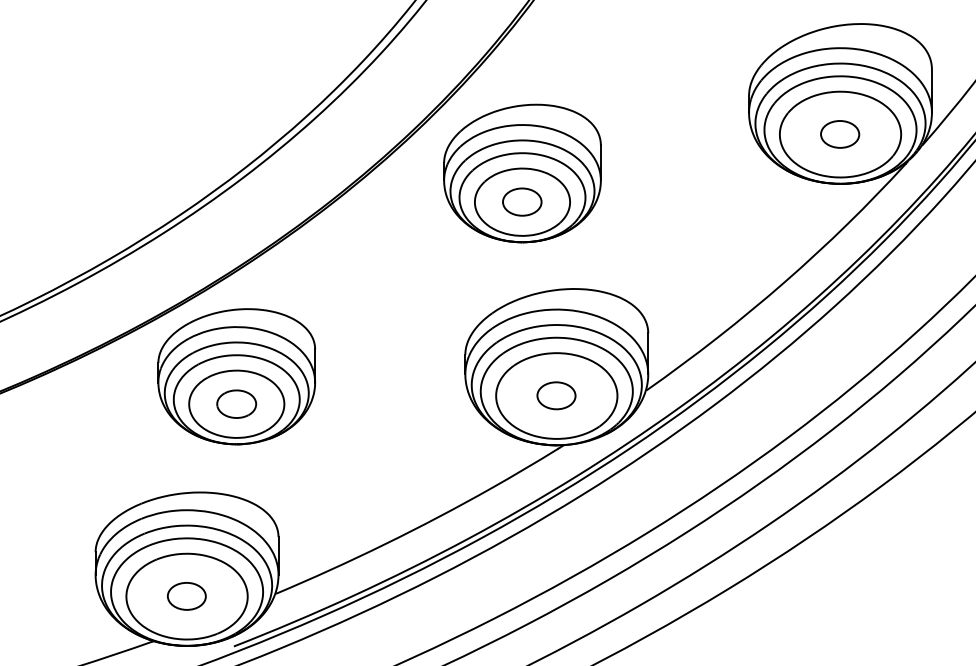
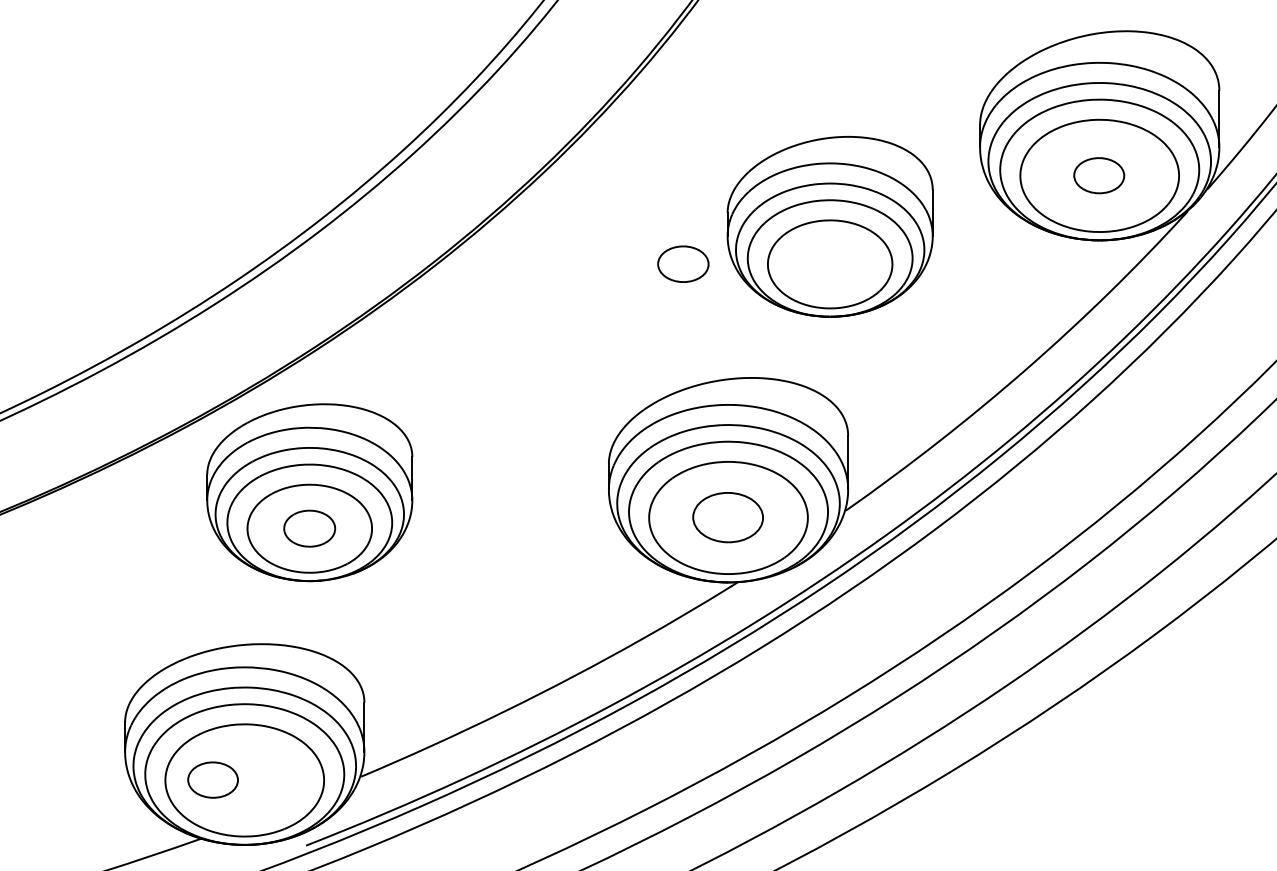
part: (522, 173) -> (830, 226), moved
part: (556, 395) -> (728, 517), size x1.4
part: (186, 596) -> (212, 780), moved

